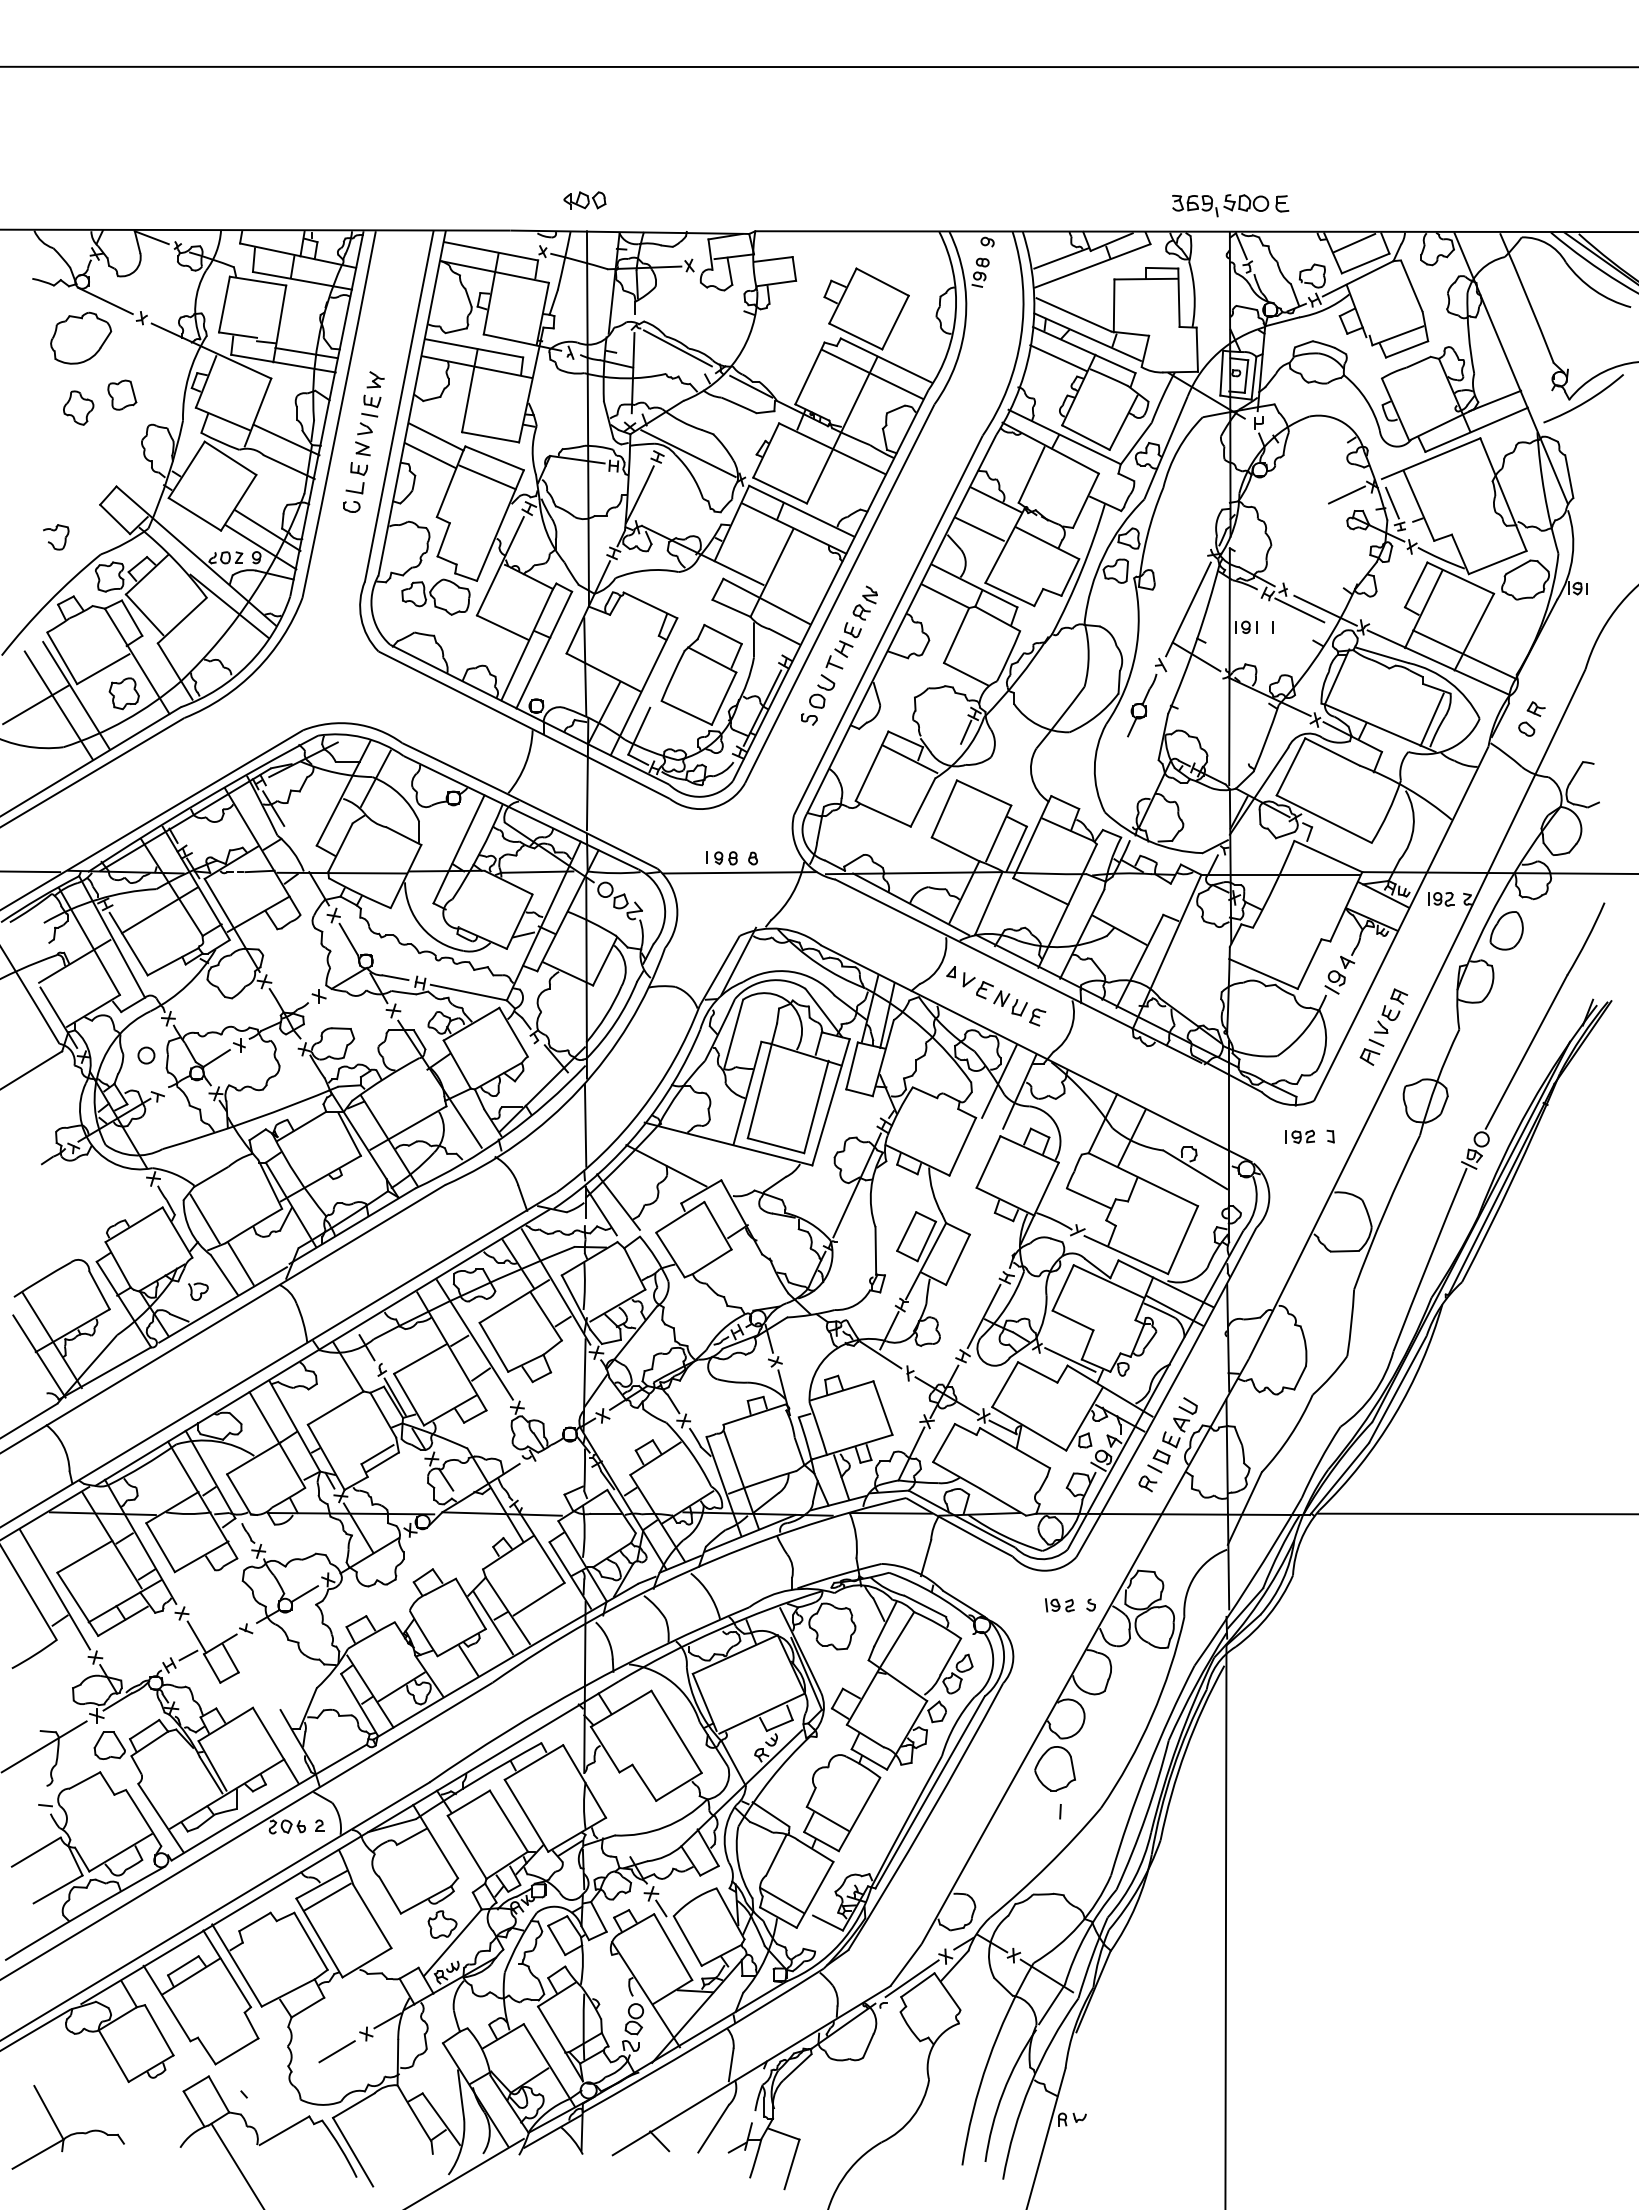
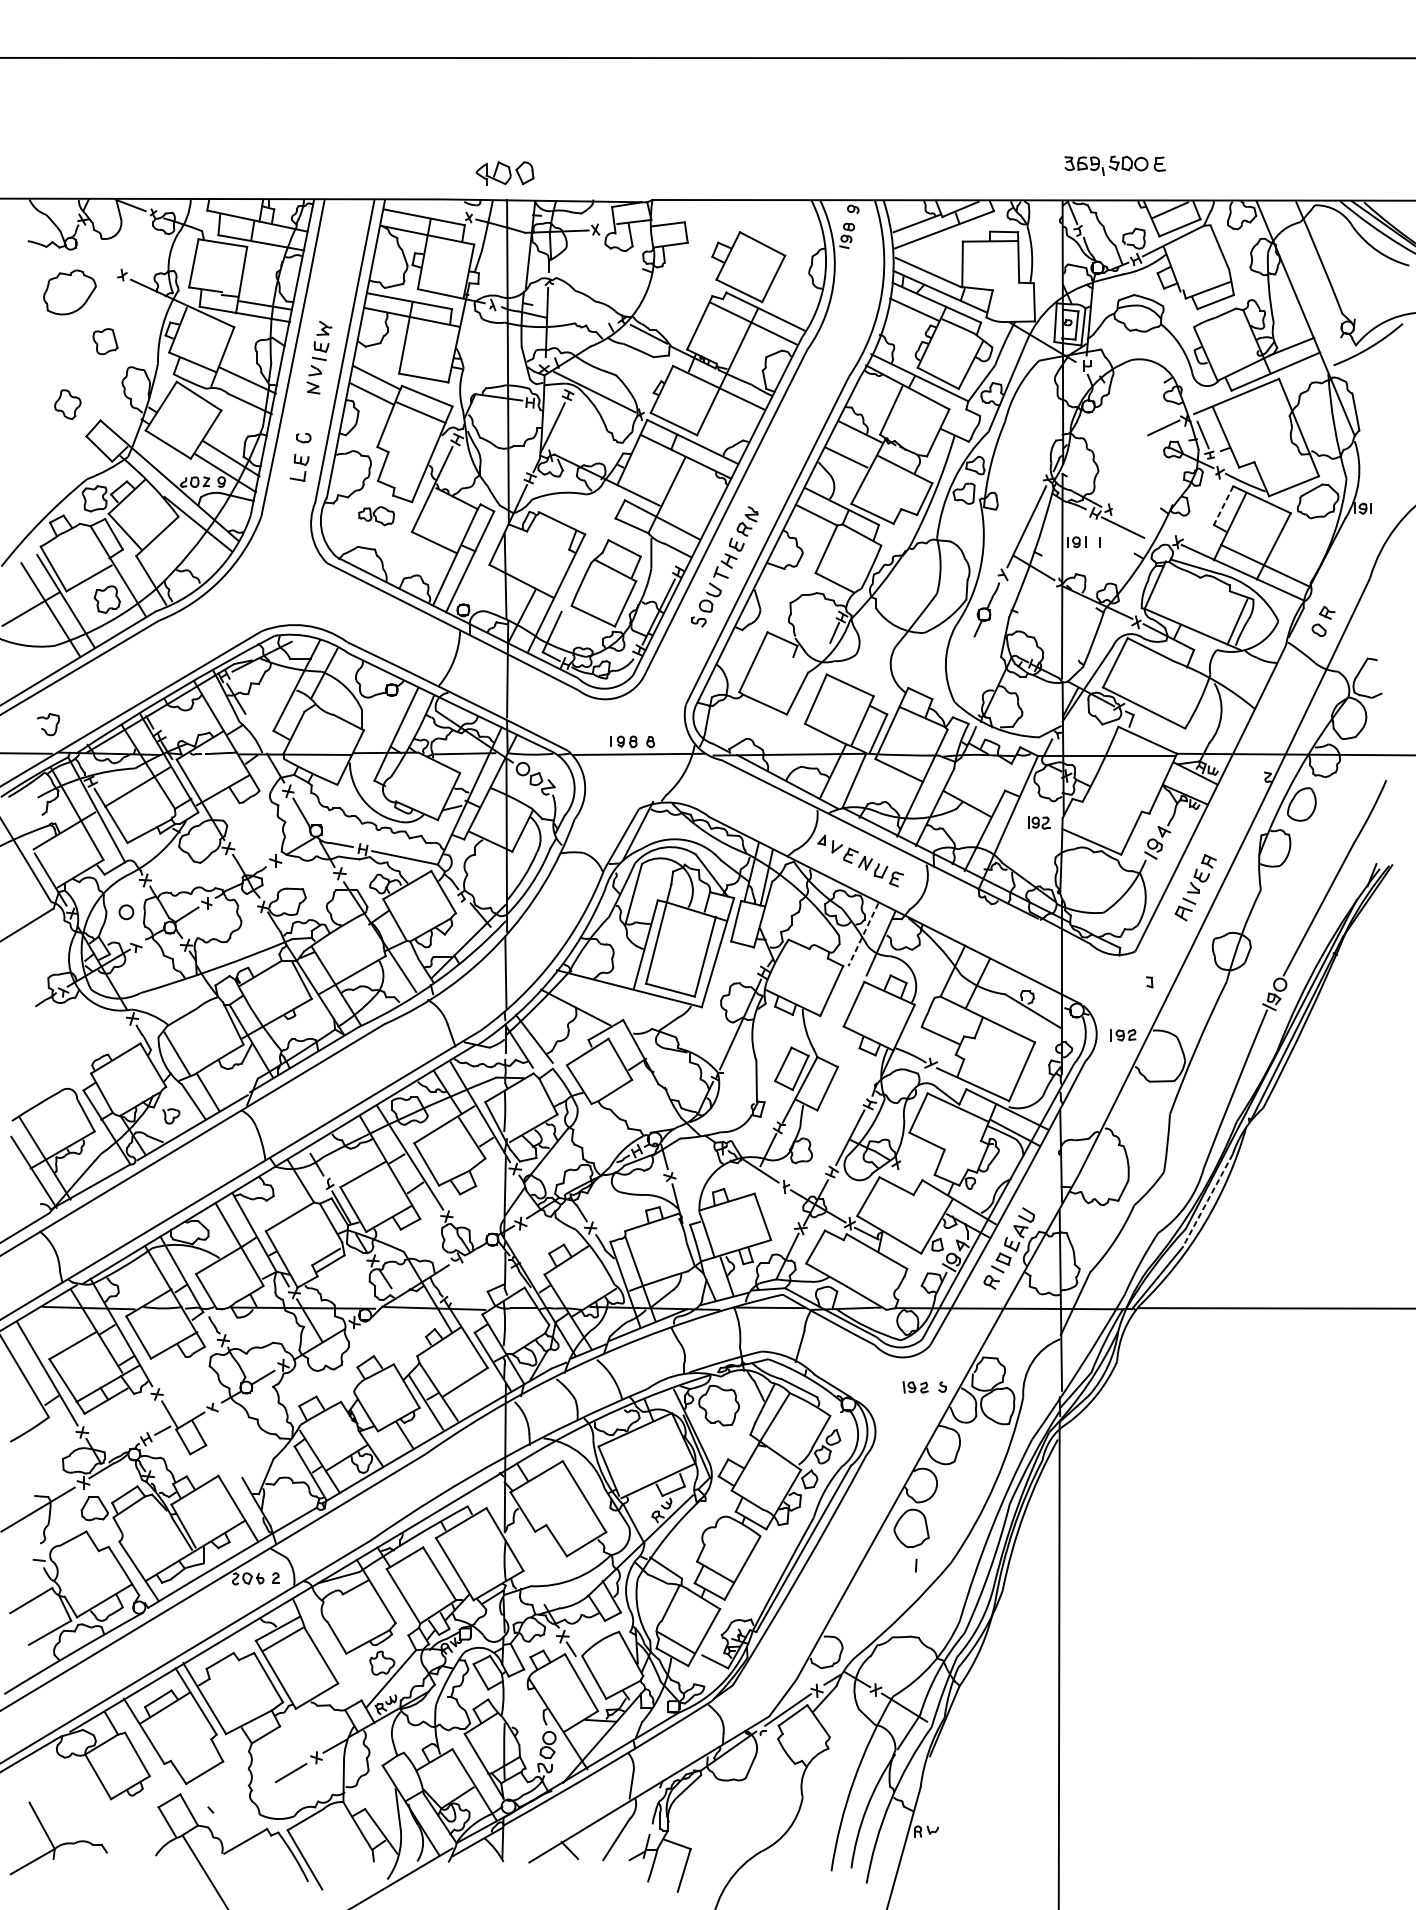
part: (584, 200) -> (504, 173), size x1.6
part: (1230, 205) -> (1114, 165), moved
line: (104, 300) -> (90, 259), removed
line: (677, 348) -> (585, 301), removed
part: (78, 407) -> (67, 404), moved
part: (356, 478) -> (299, 468), moved
part: (54, 531) -> (46, 719), moved
line: (1416, 585) -> (1223, 506), solid -> dashed
part: (435, 596) -> (376, 515), size x0.6
line: (1325, 610) -> (1145, 527), removed
line: (909, 759) -> (785, 656), removed
part: (1441, 899) -> (1038, 823), moved
line: (999, 1082) -> (863, 935), solid -> dashed
part: (1299, 1136) -> (1122, 1034), moved
line: (1070, 1359) -> (924, 1174), removed
arc: (1397, 1389) -> (1207, 1200), solid -> dashed

